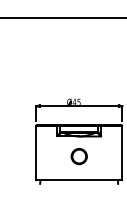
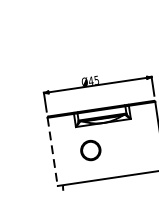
line: (36, 153) -> (53, 152), solid -> dashed
circle: (78, 156) -> (89, 150), moved

